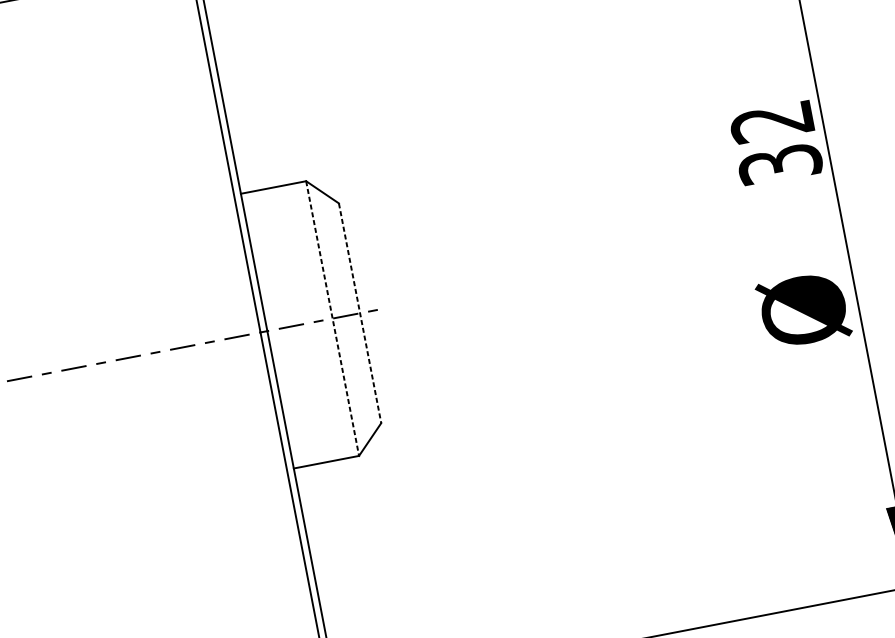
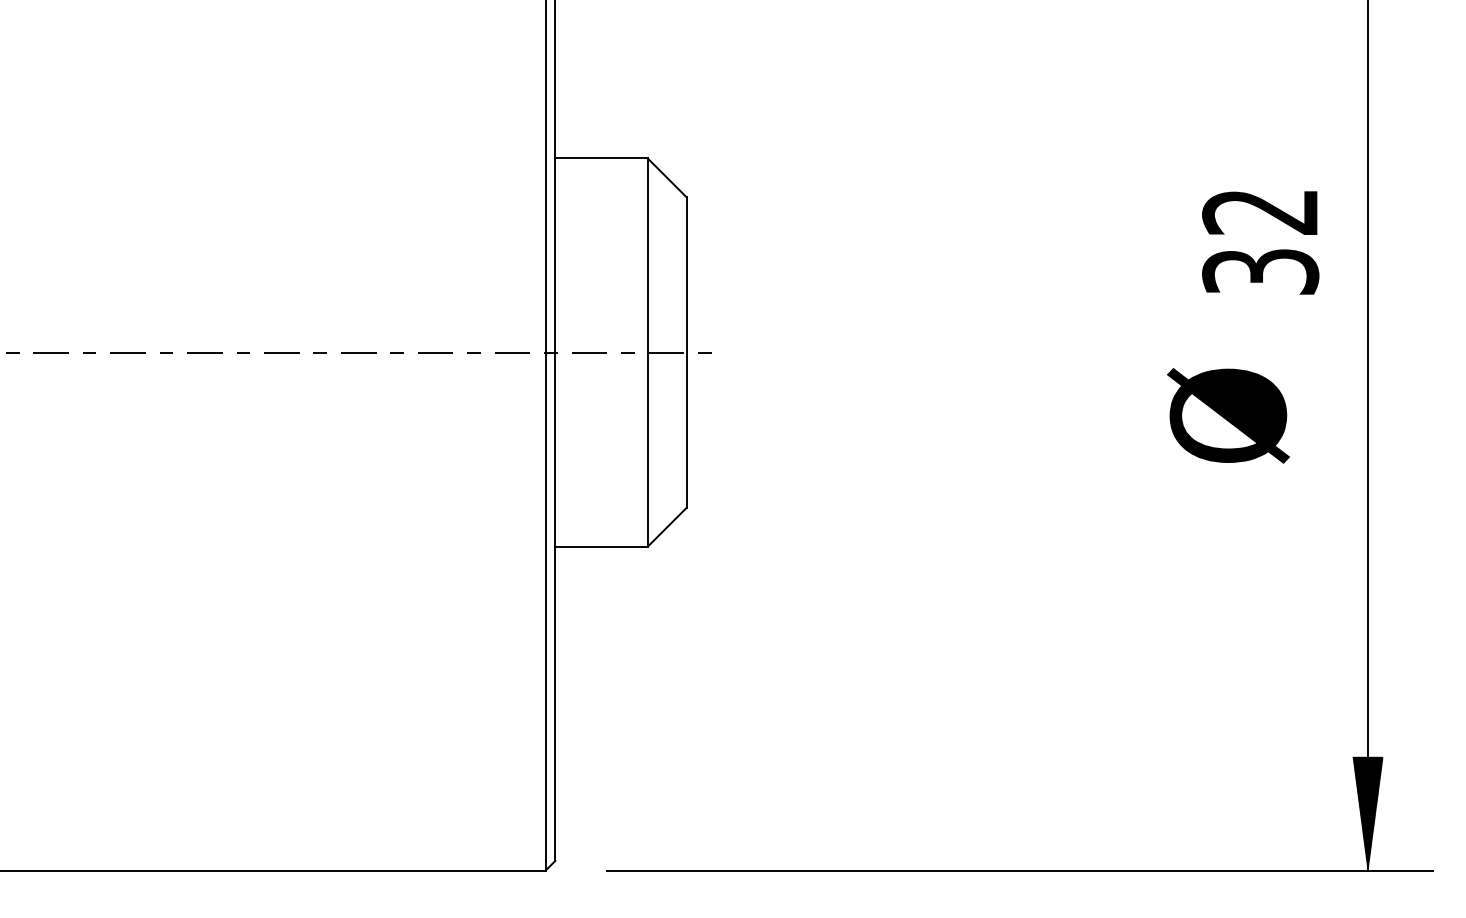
text: (776, 143) -> (1260, 242), moved
text: (803, 309) -> (1228, 415), moved
line: (360, 313) -> (686, 353), dashed -> solid
line: (332, 319) -> (647, 353), dashed -> solid

